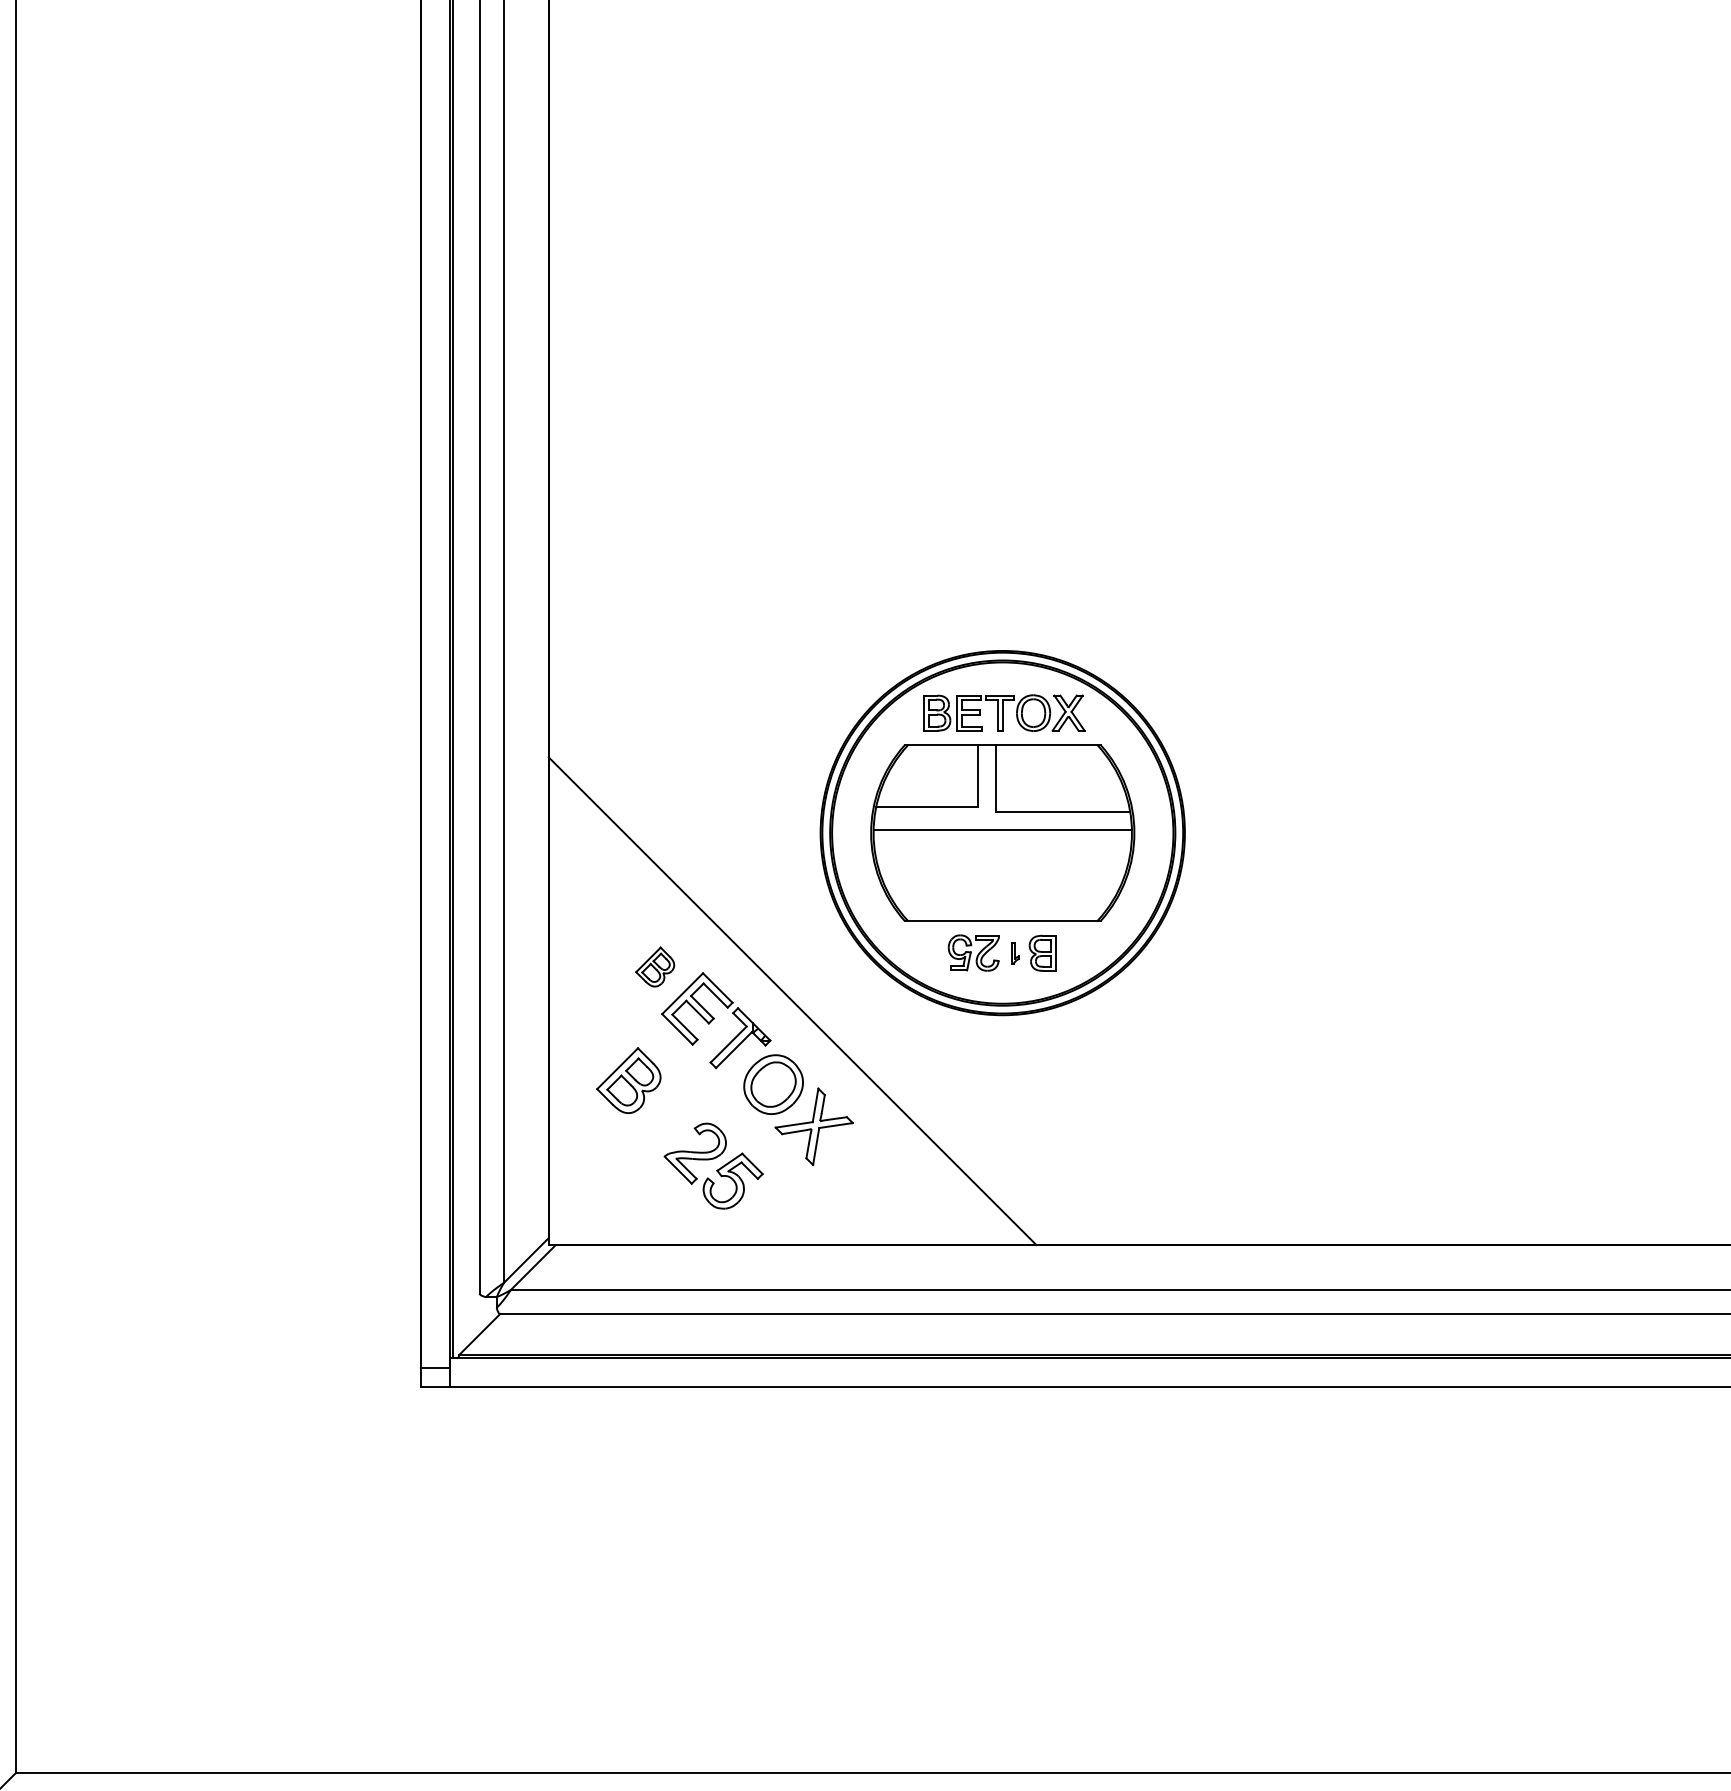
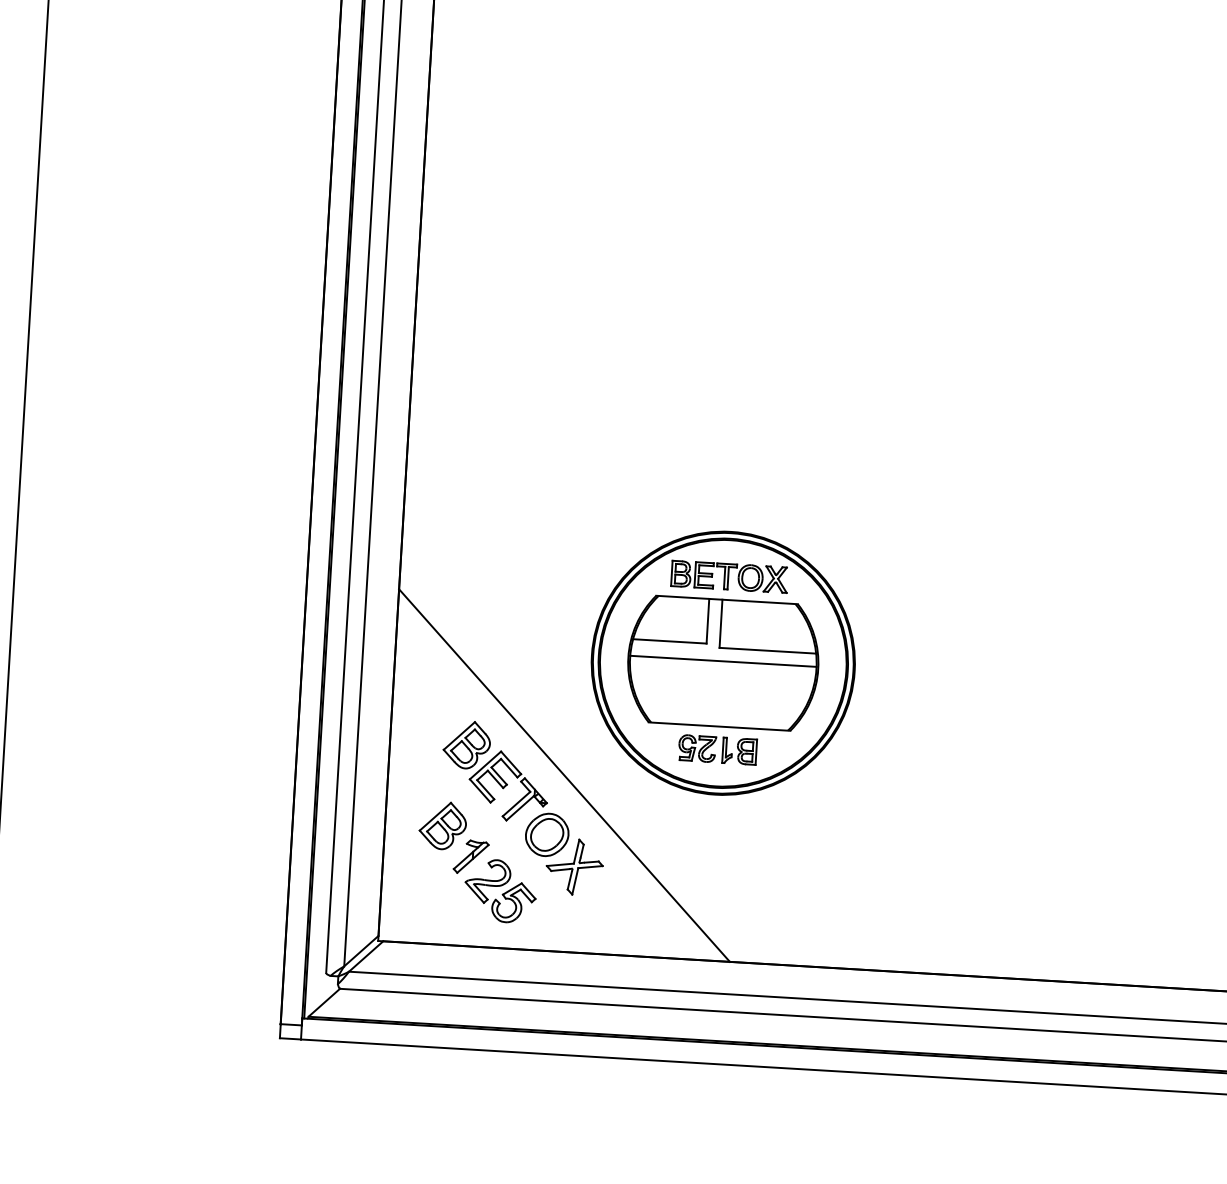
part: (1015, 953) -> (727, 750), size x1.67
part: (654, 966) -> (466, 744), size x1.67
part: (670, 1121) -> (471, 857), added

